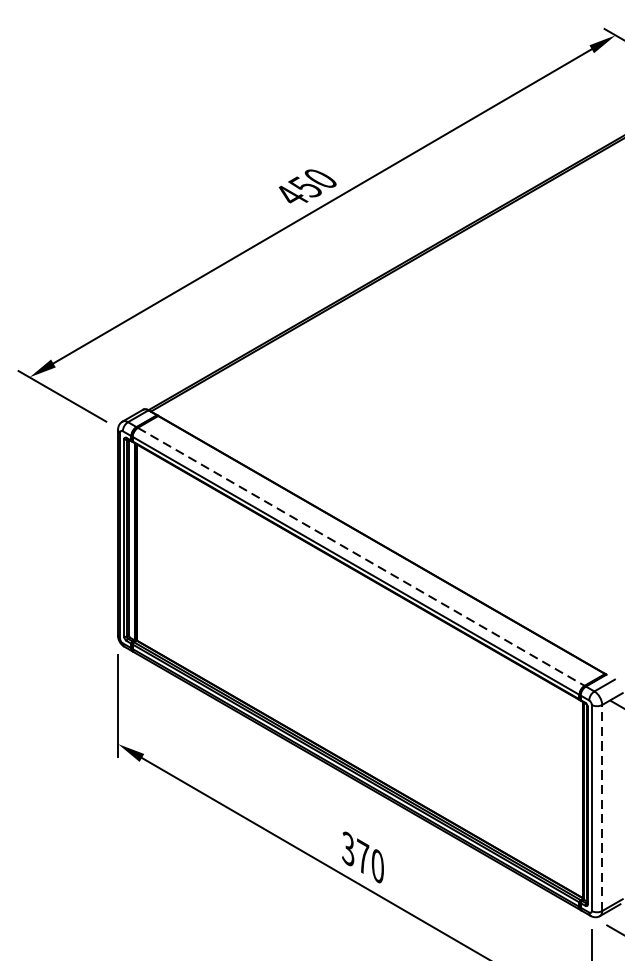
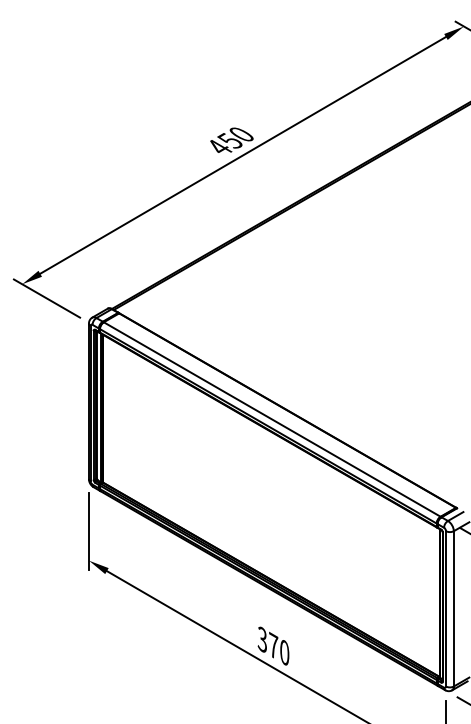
line: (361, 556) -> (272, 419), dashed -> solid
line: (601, 807) -> (453, 608), dashed -> solid

